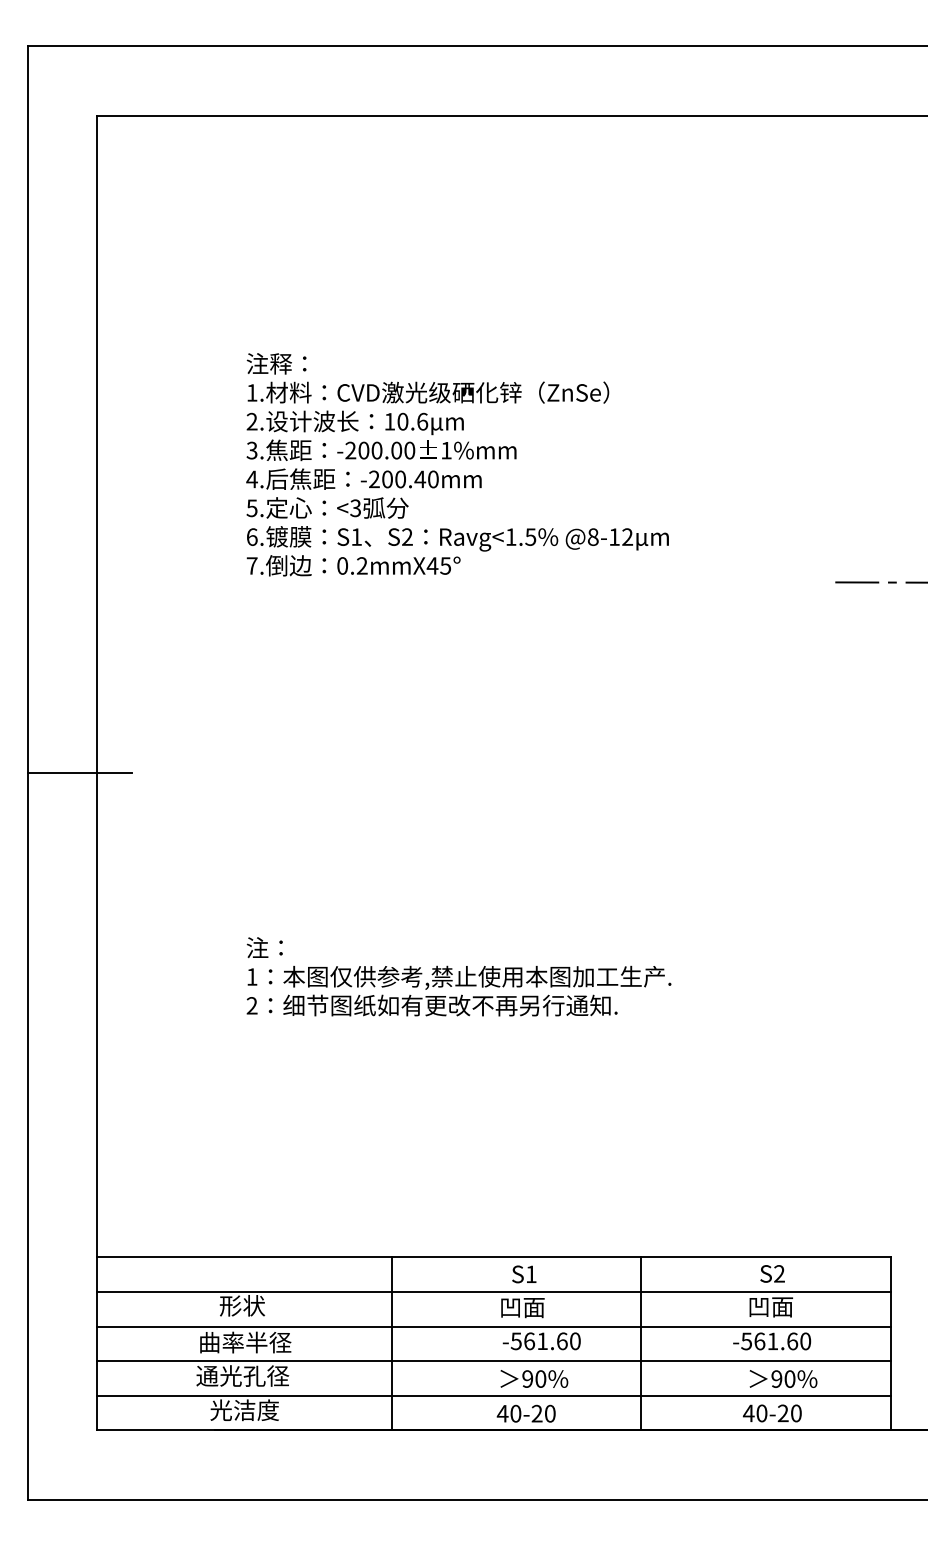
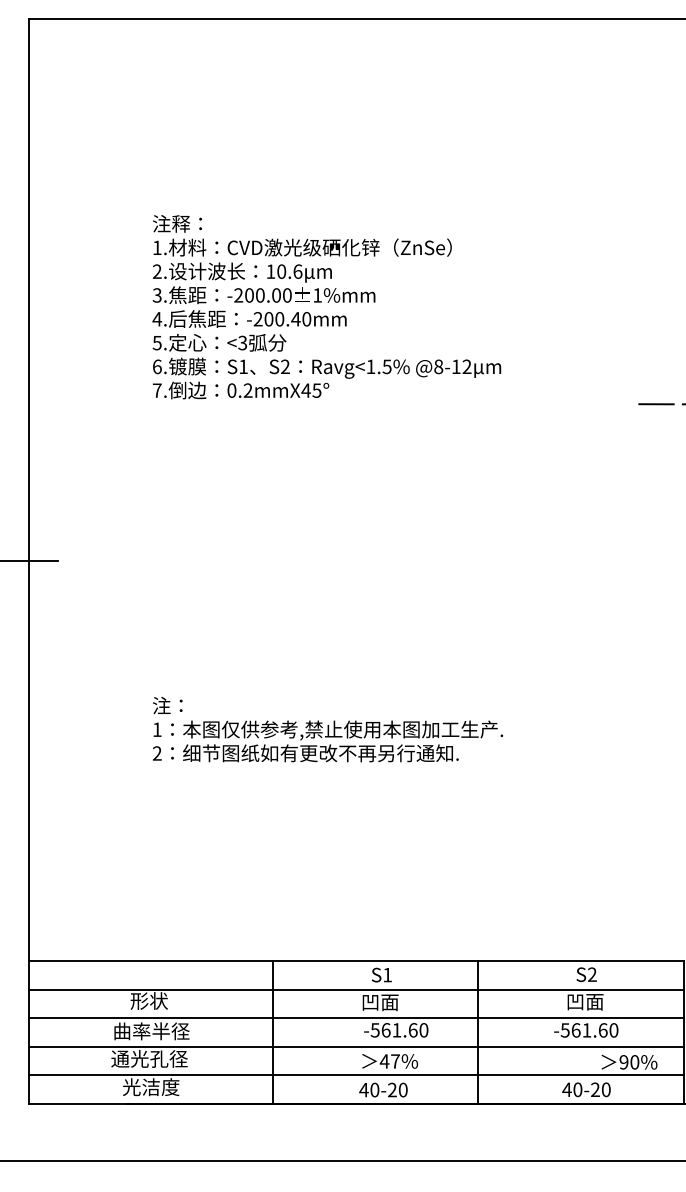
text: (533, 1378) -> (389, 1060), 90% -> 47%
text: (783, 1378) -> (629, 1061), moved

